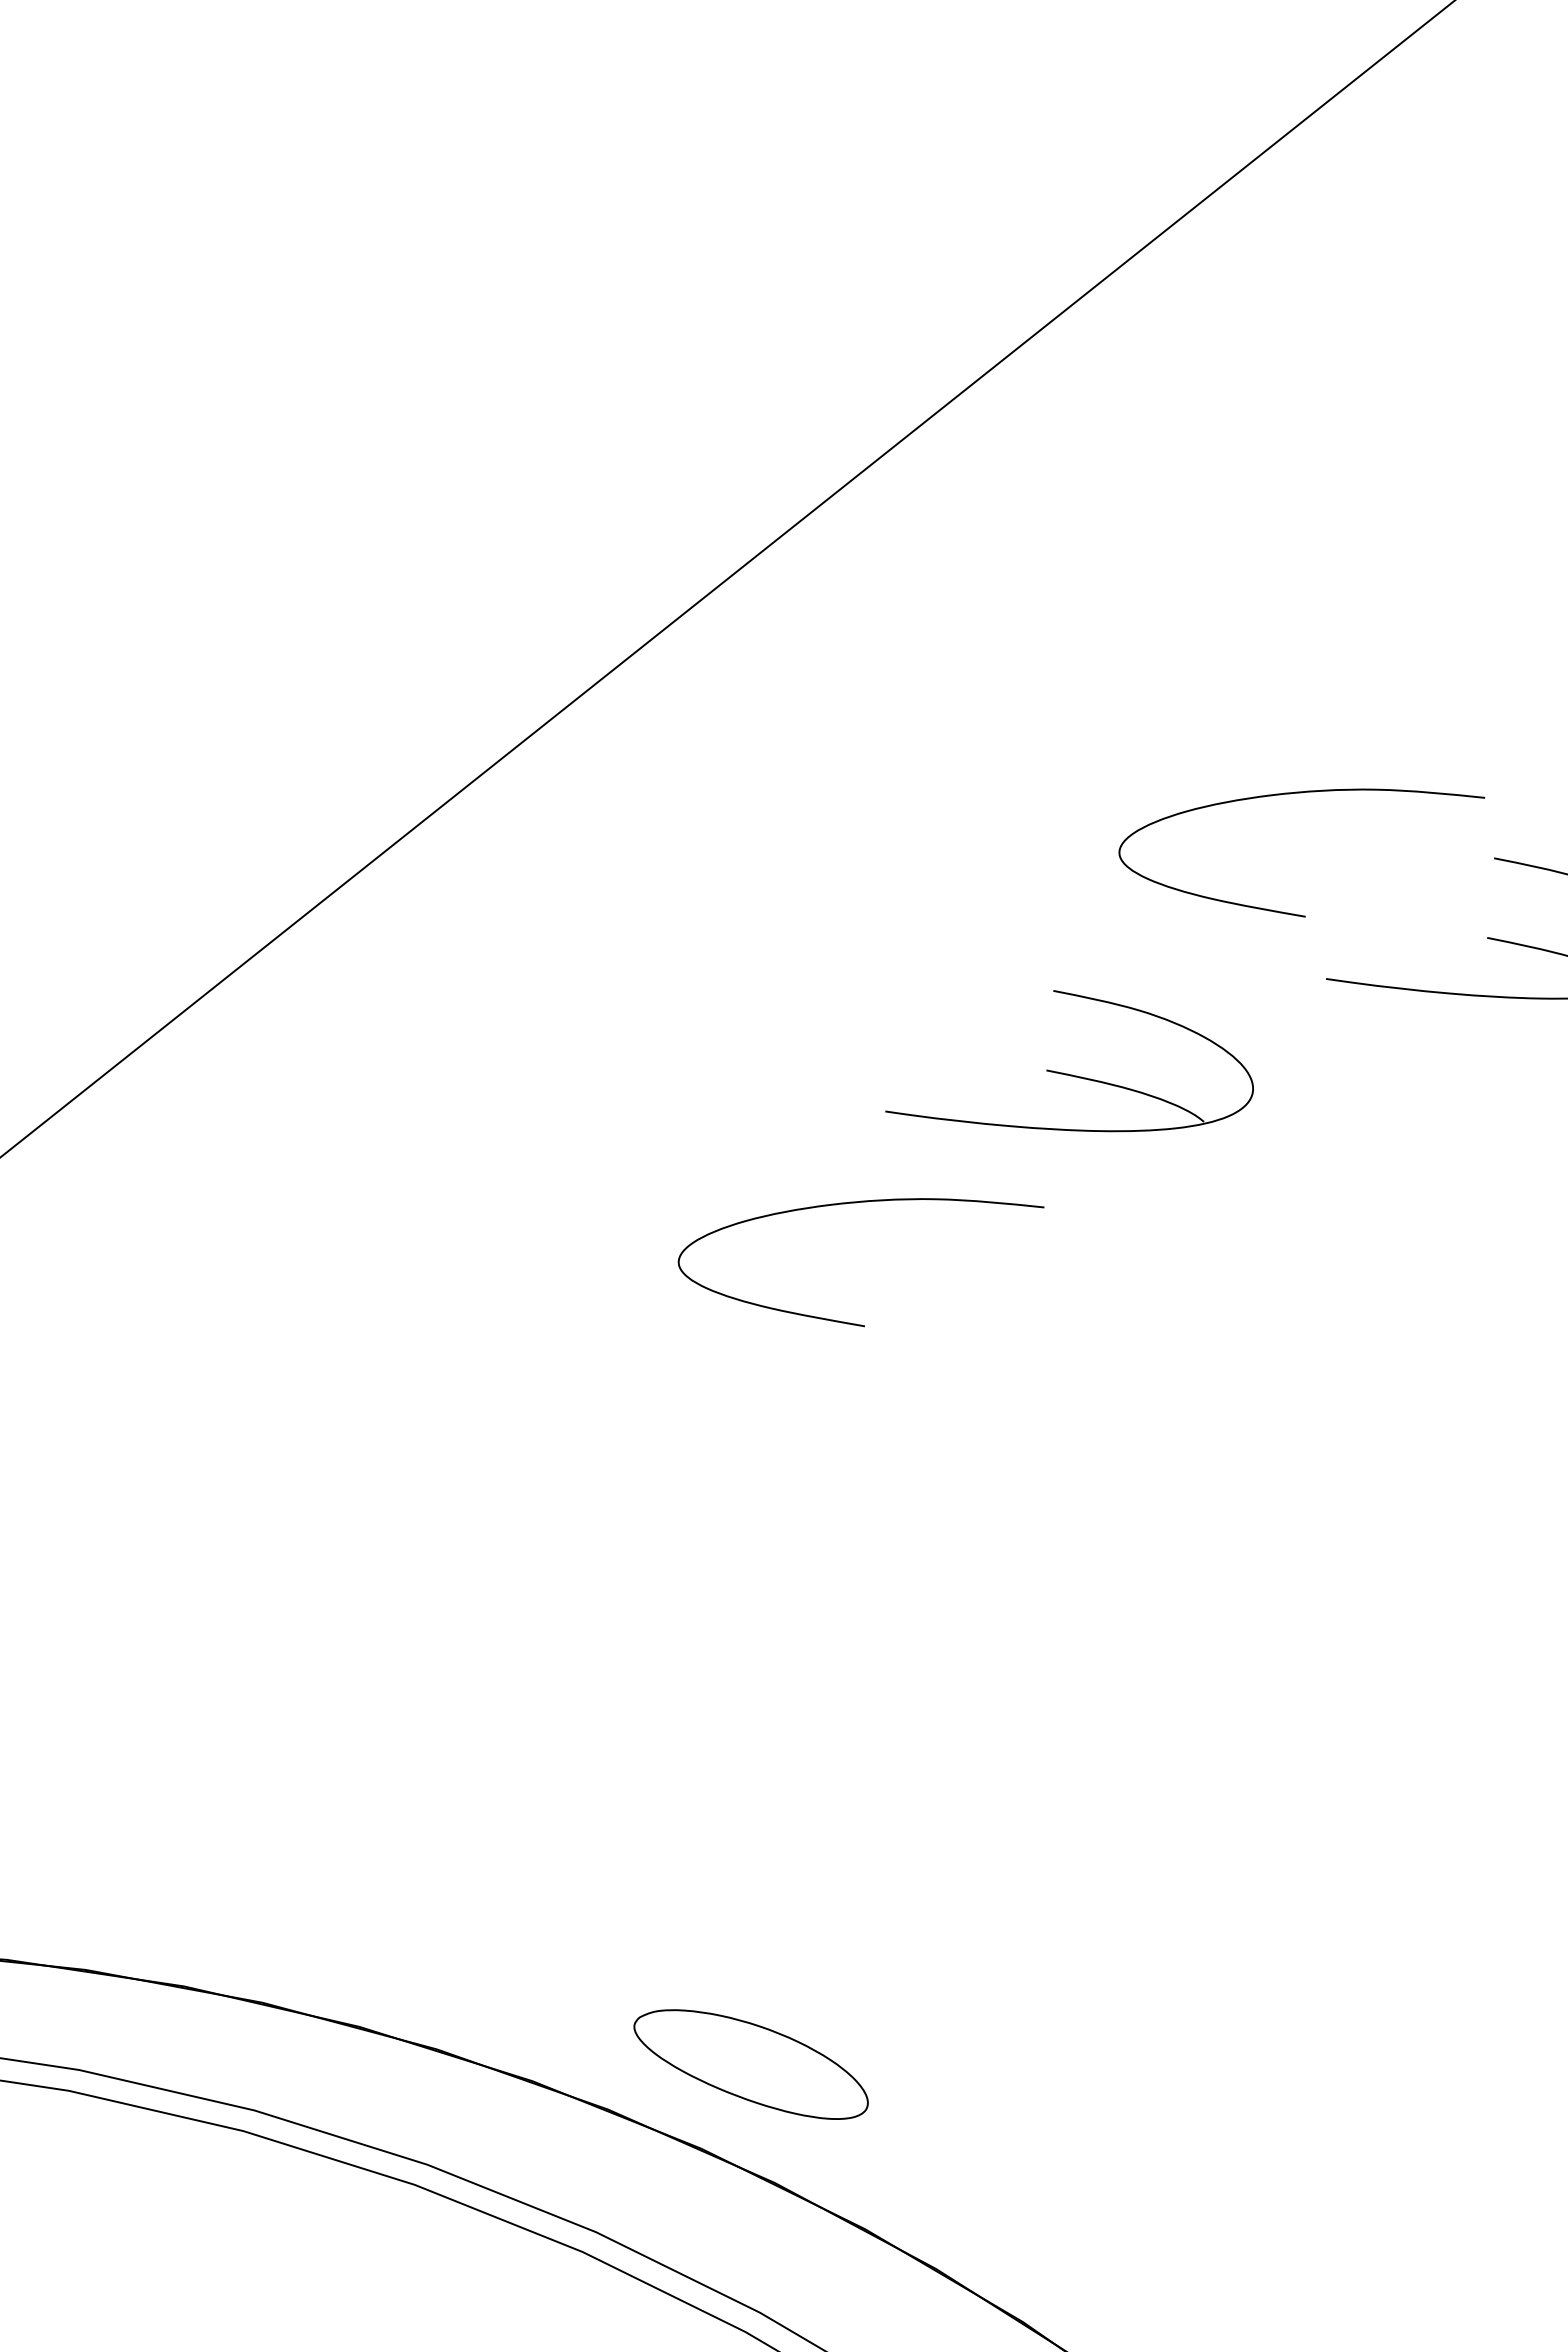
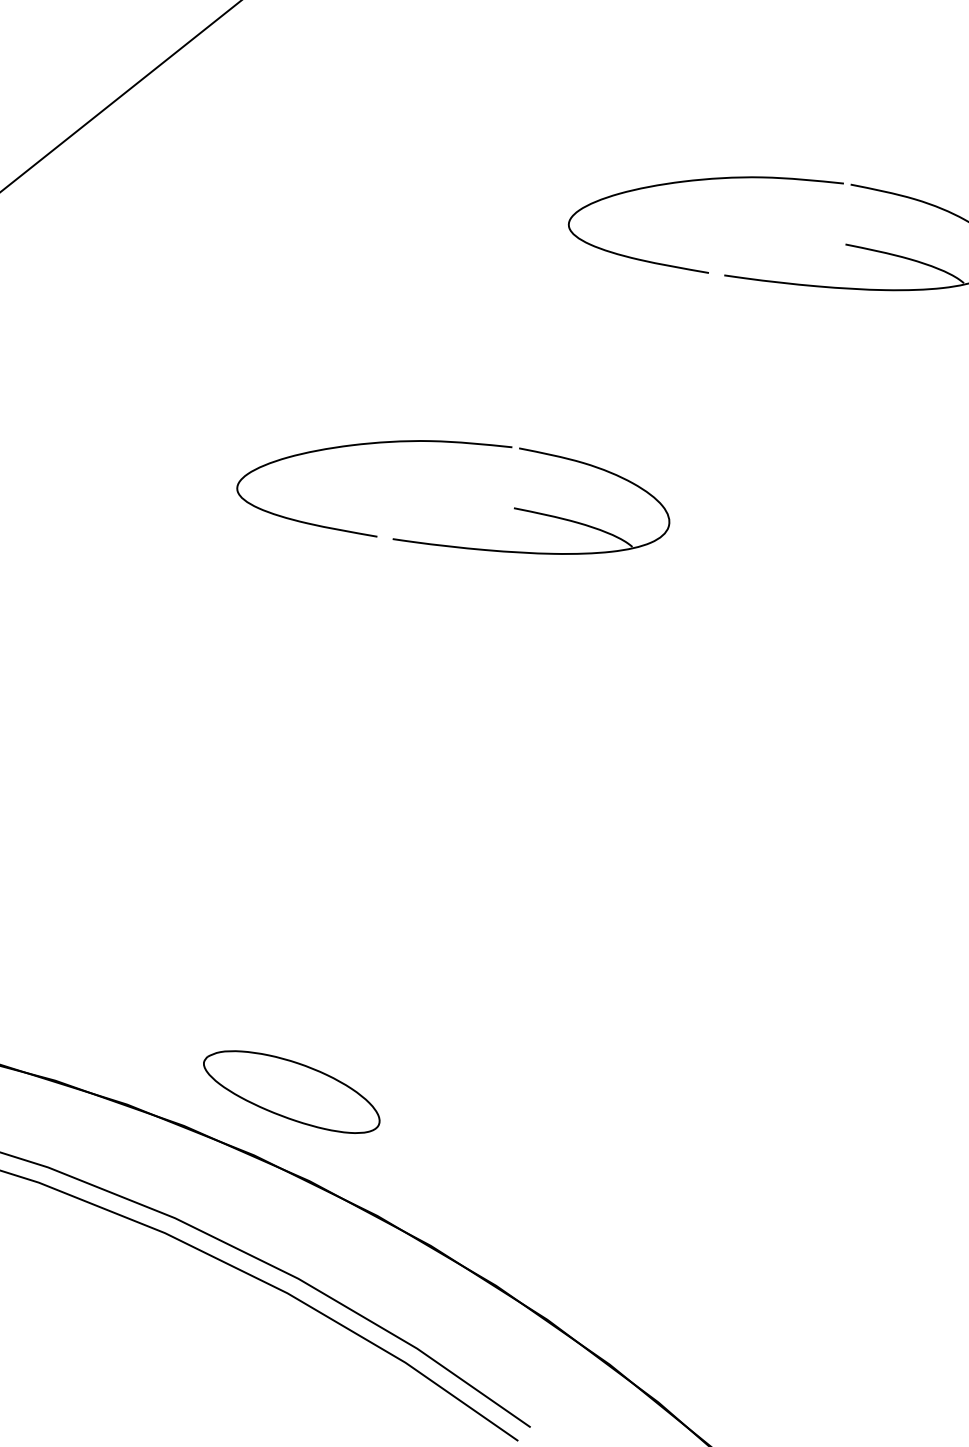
curve: (1291, 794) -> (698, 181), moved
part: (1068, 1073) -> (530, 510), moved

